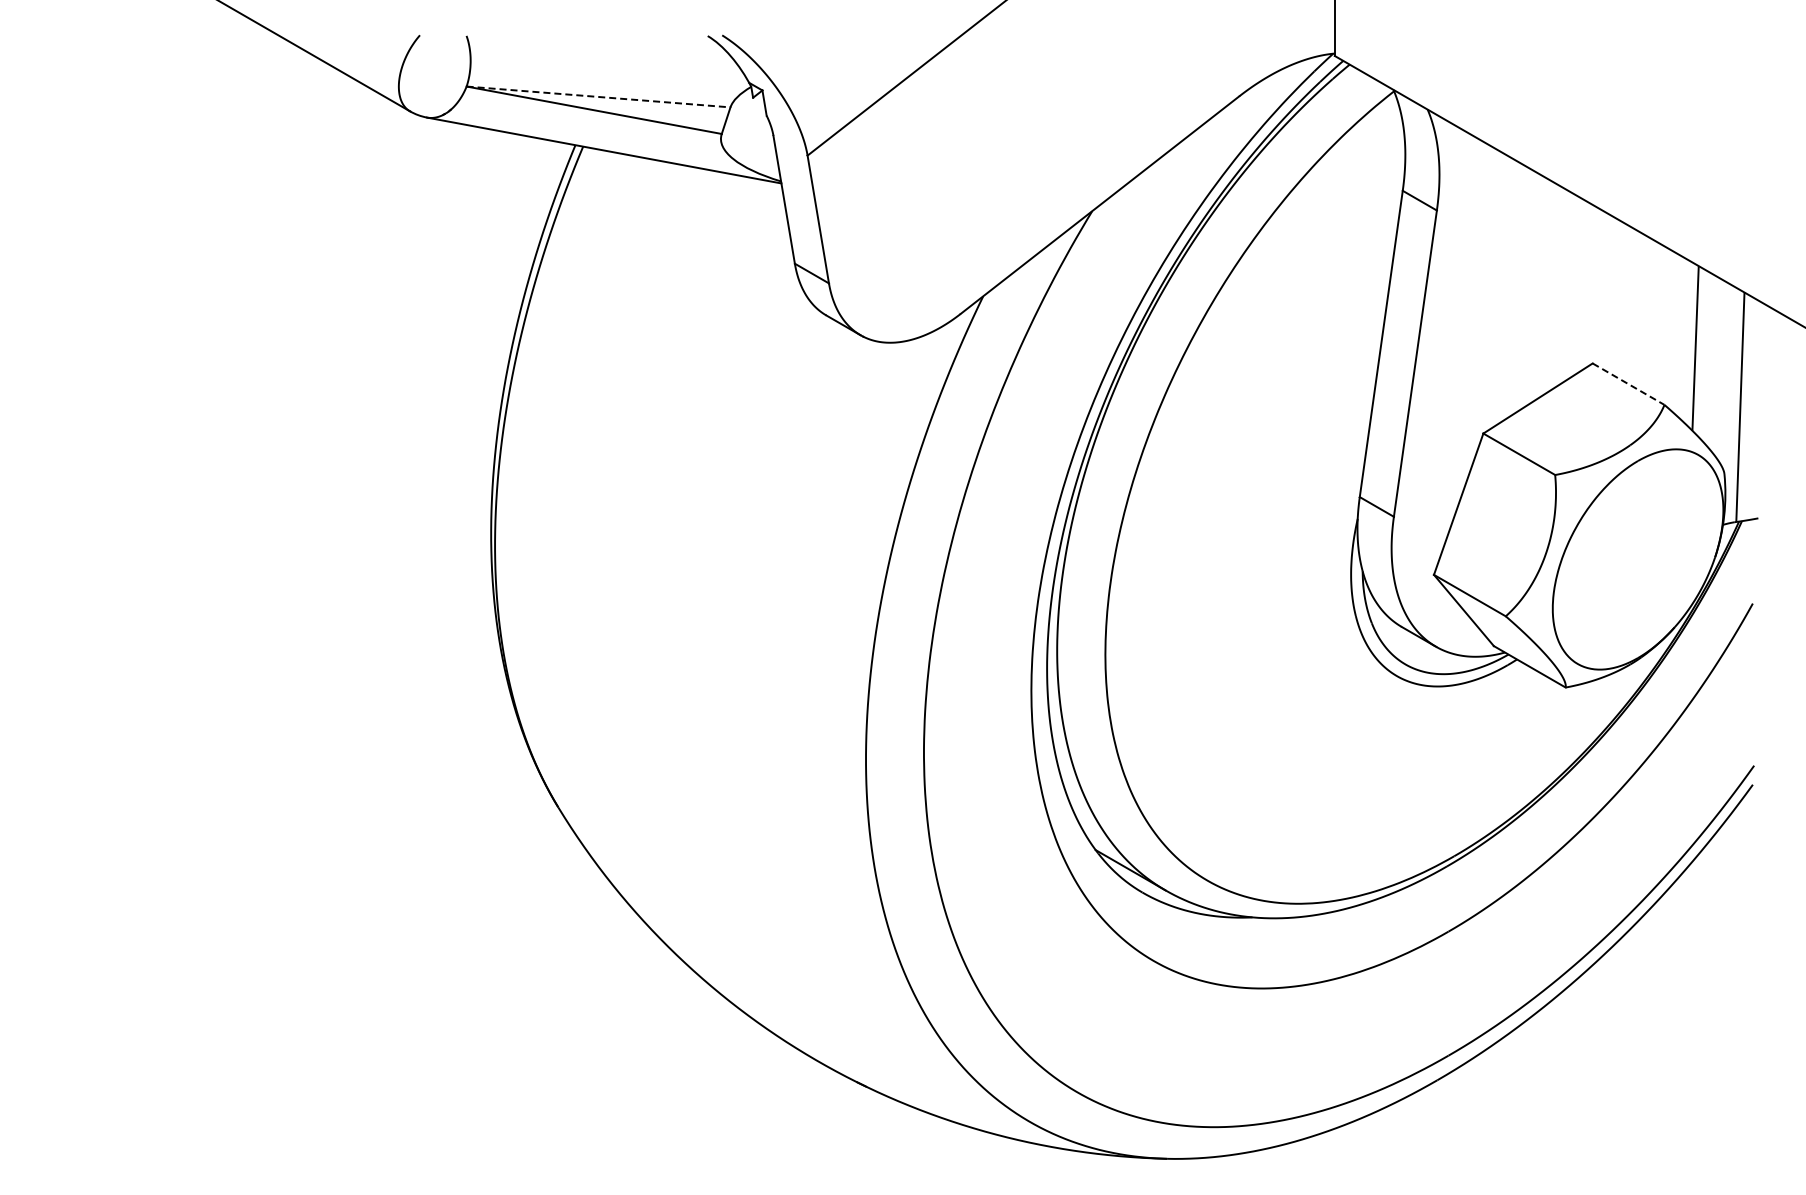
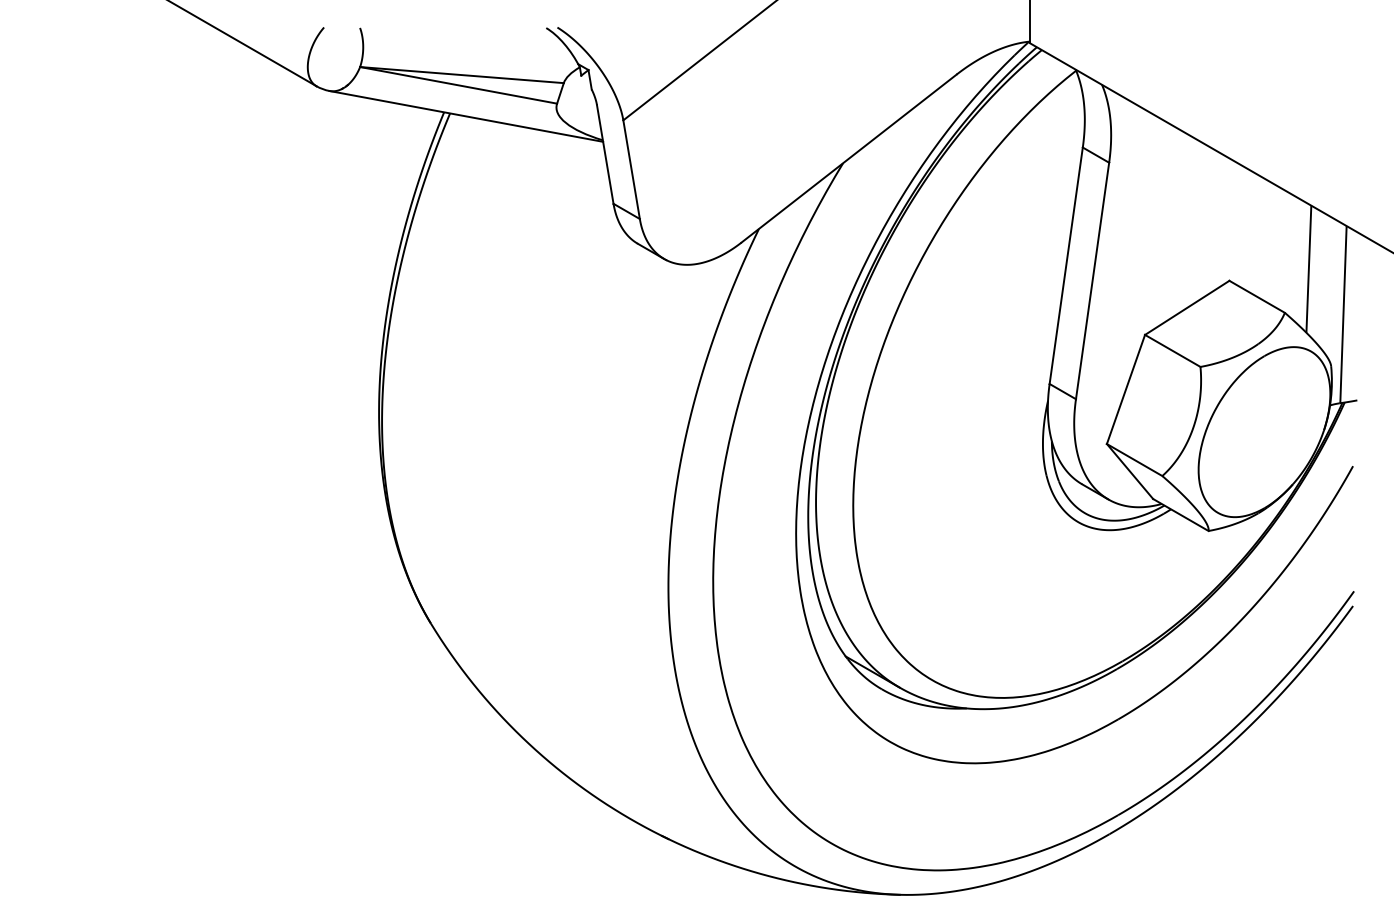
line: (599, 97) -> (462, 75), dashed -> solid
line: (1629, 384) -> (1257, 297), dashed -> solid

